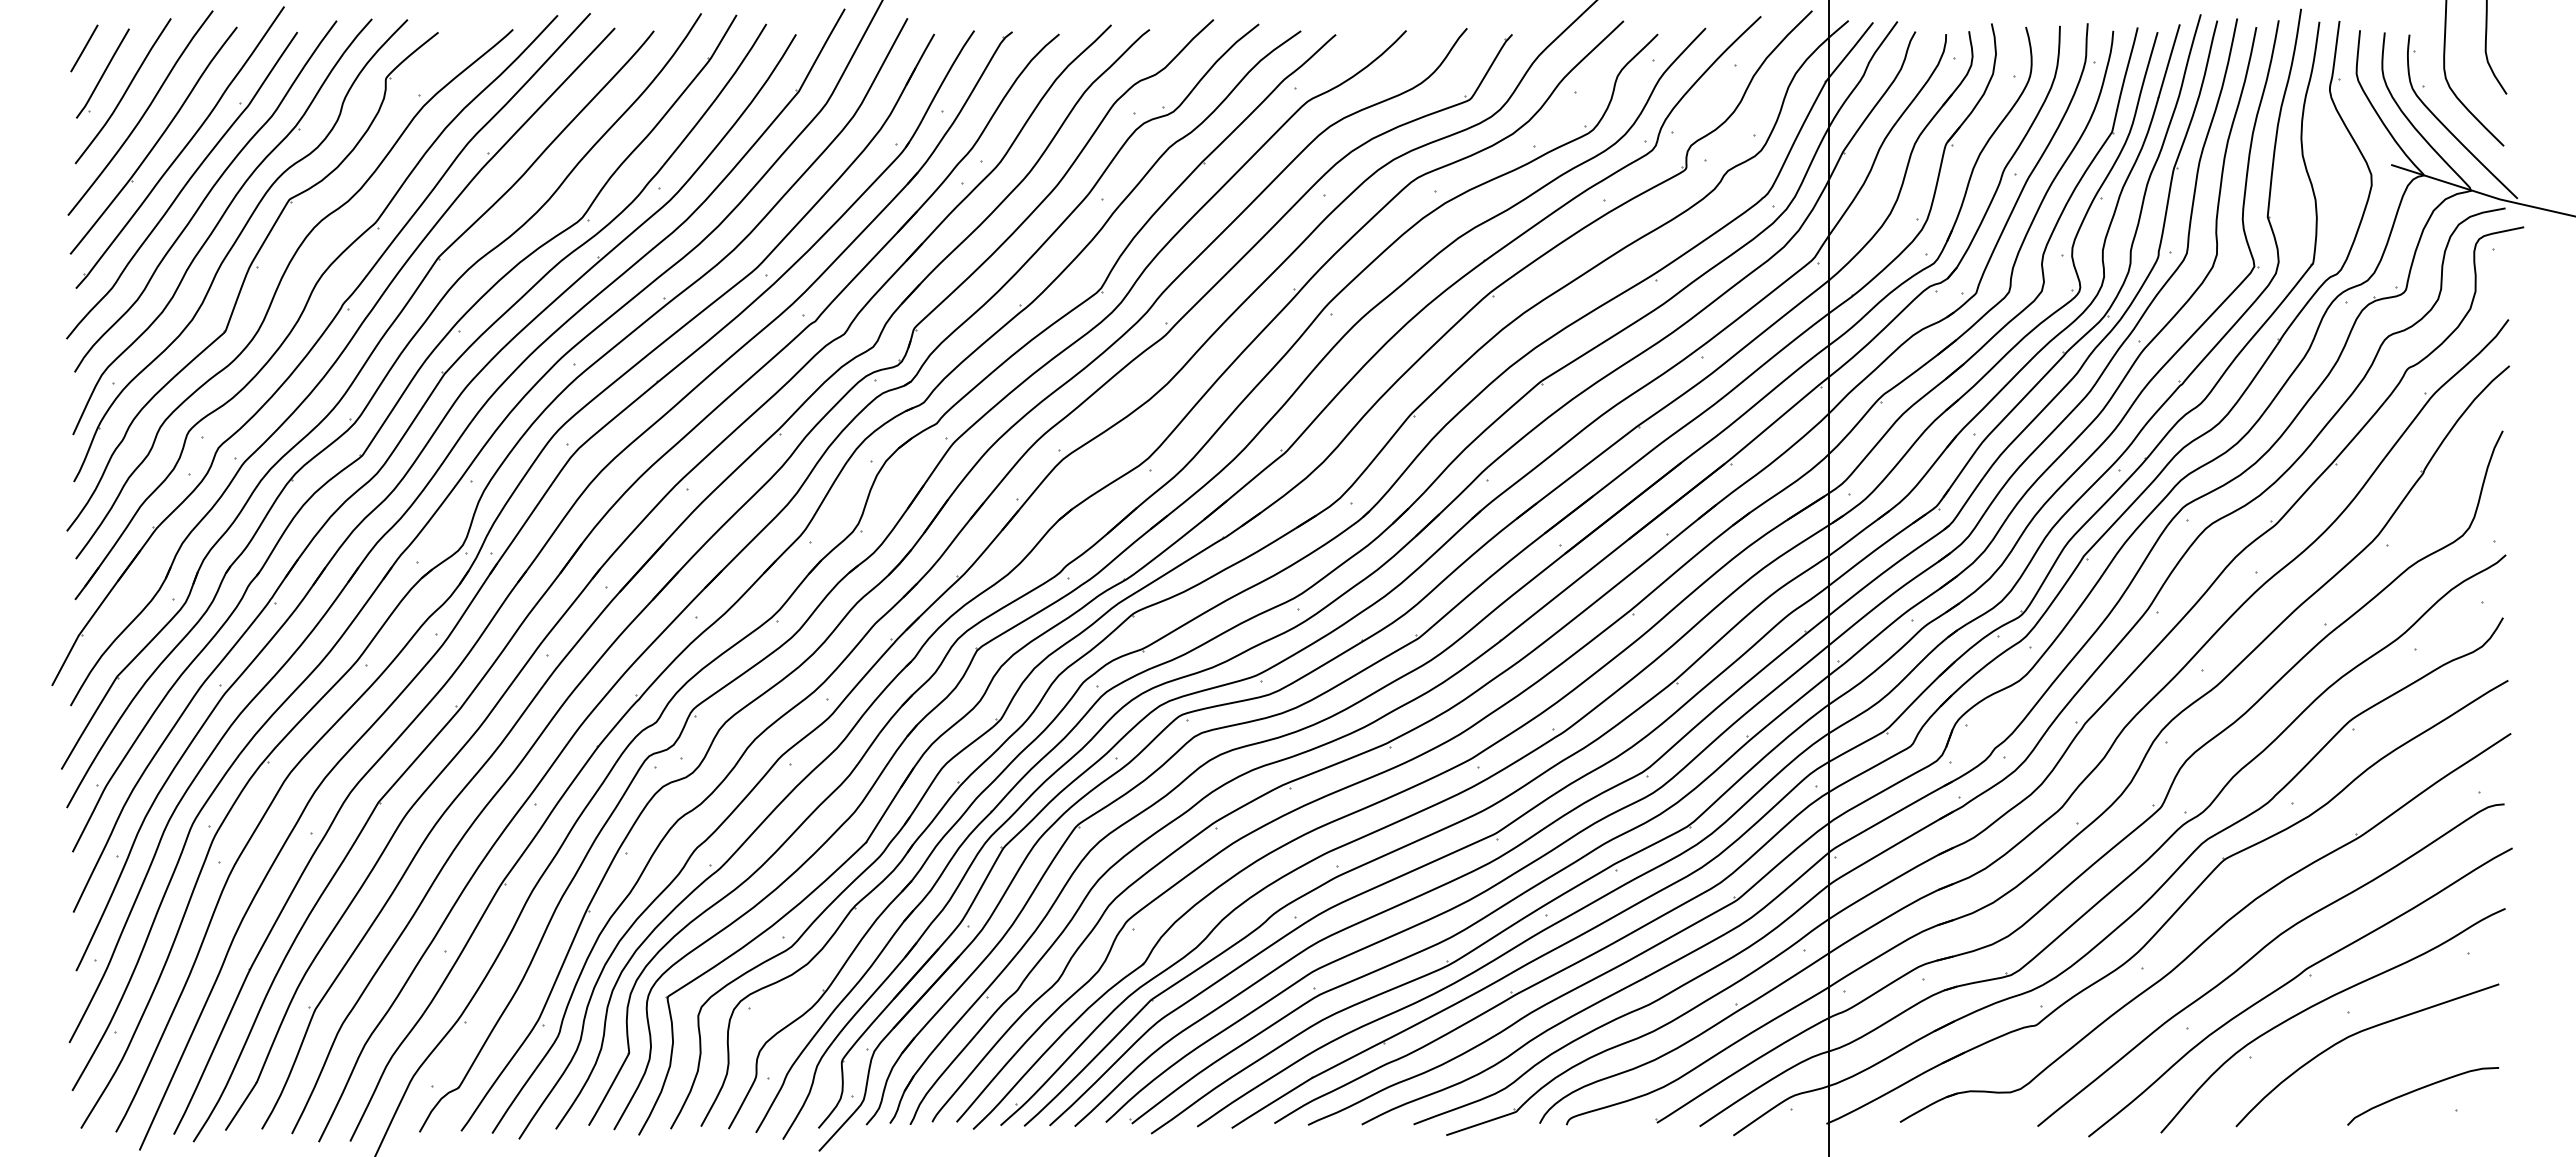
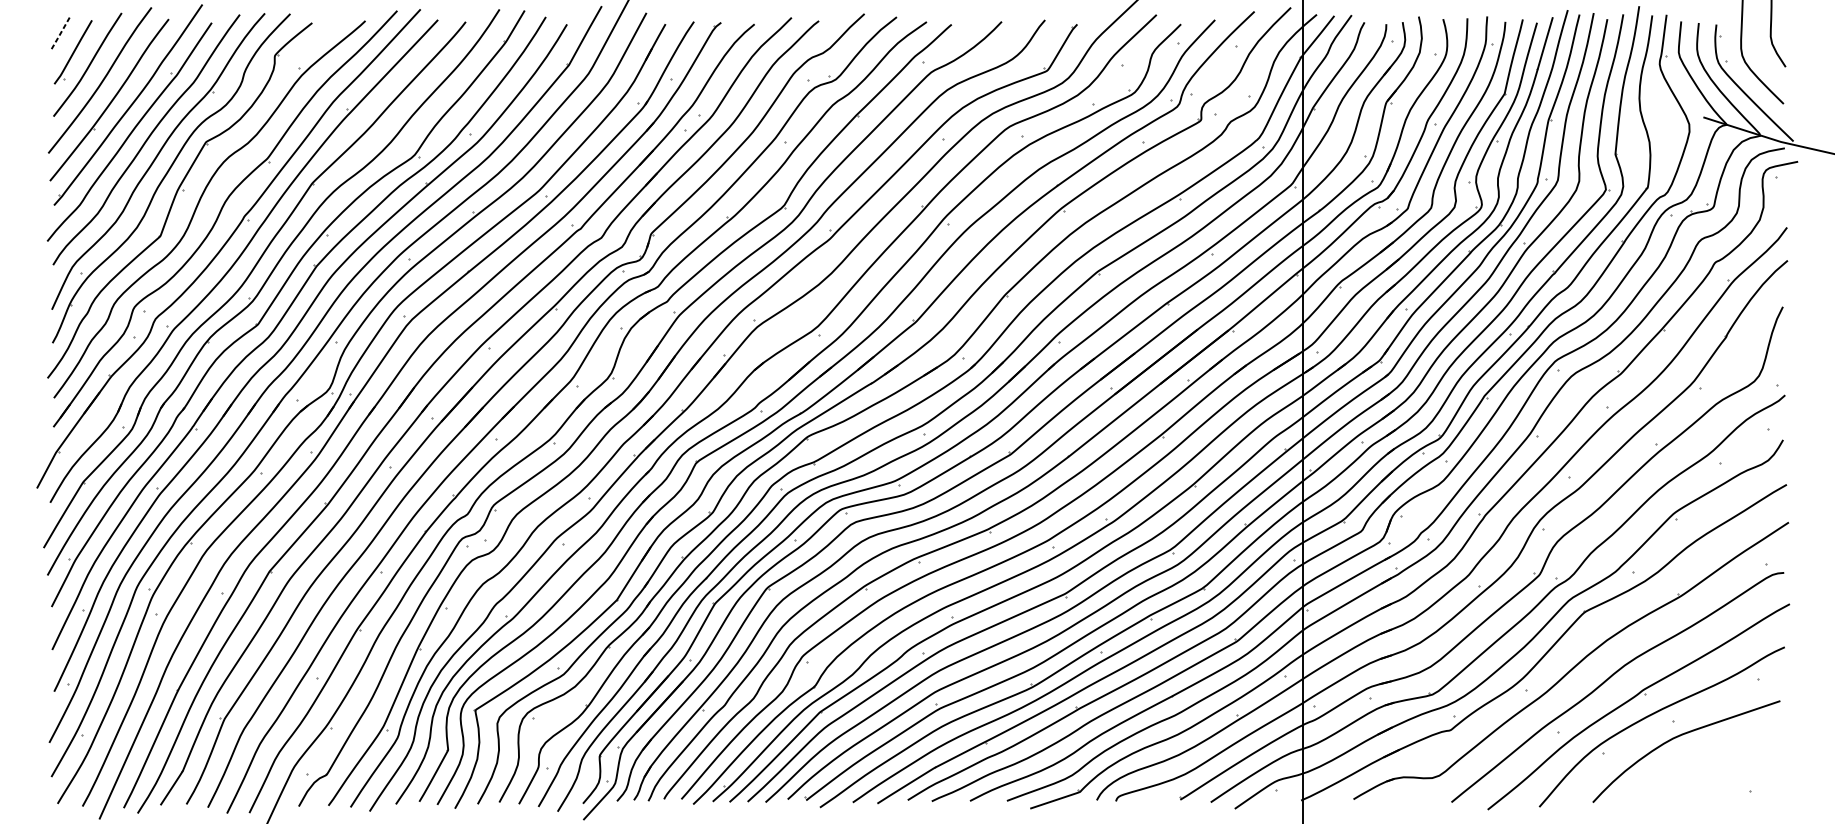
line: (84, 48) -> (60, 34), solid -> dashed
curve: (2421, 1089) -> (1725, 776), removed

